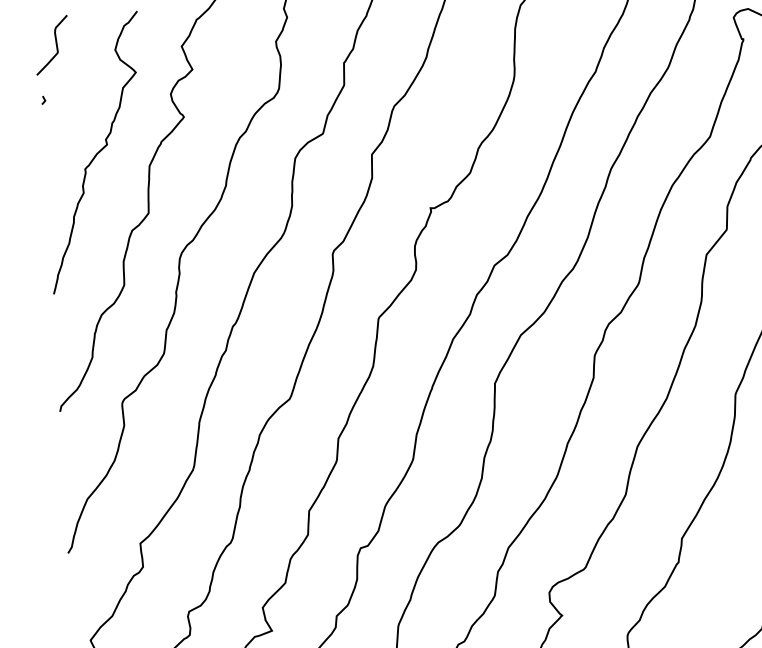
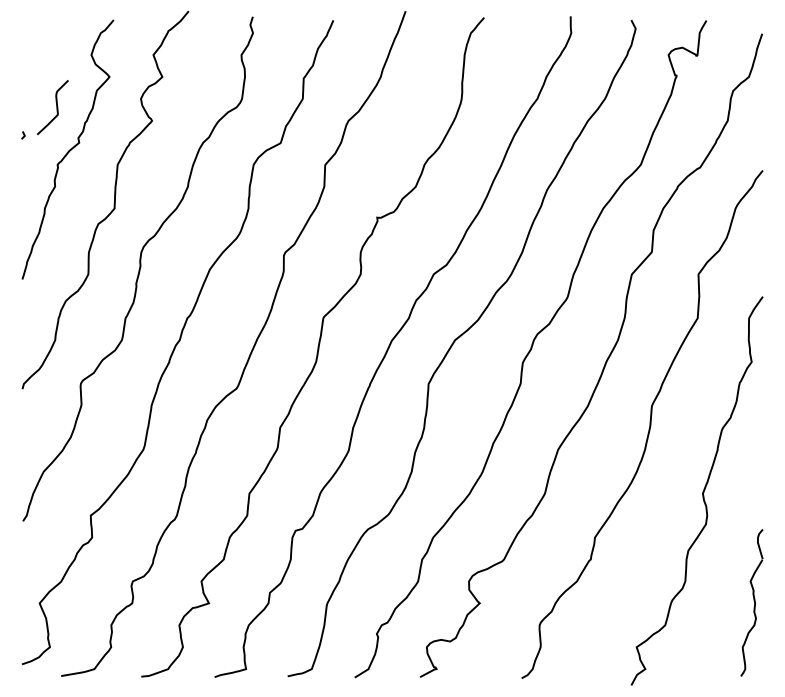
curve: (55, 45) -> (56, 107), moved
line: (43, 100) -> (23, 135), moved

